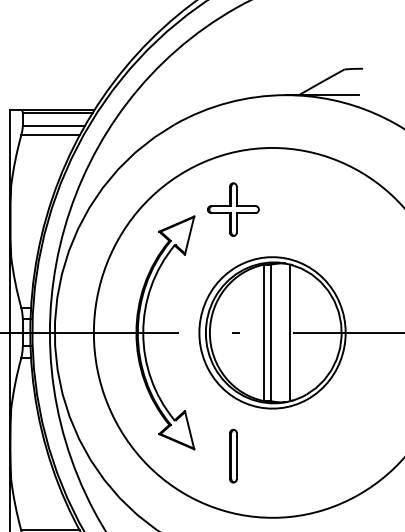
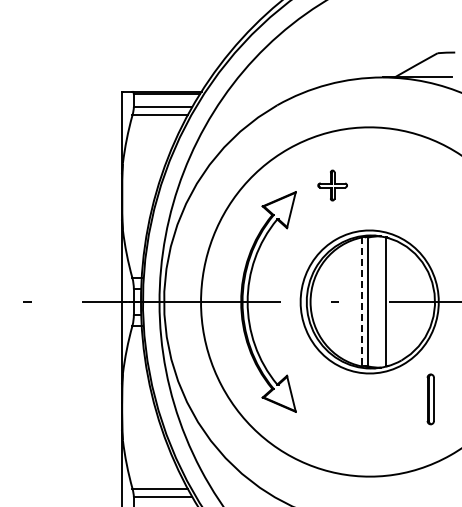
part: (233, 209) -> (332, 185), size x0.6
line: (263, 333) -> (361, 302), solid -> dashed
part: (233, 456) -> (430, 399), moved

